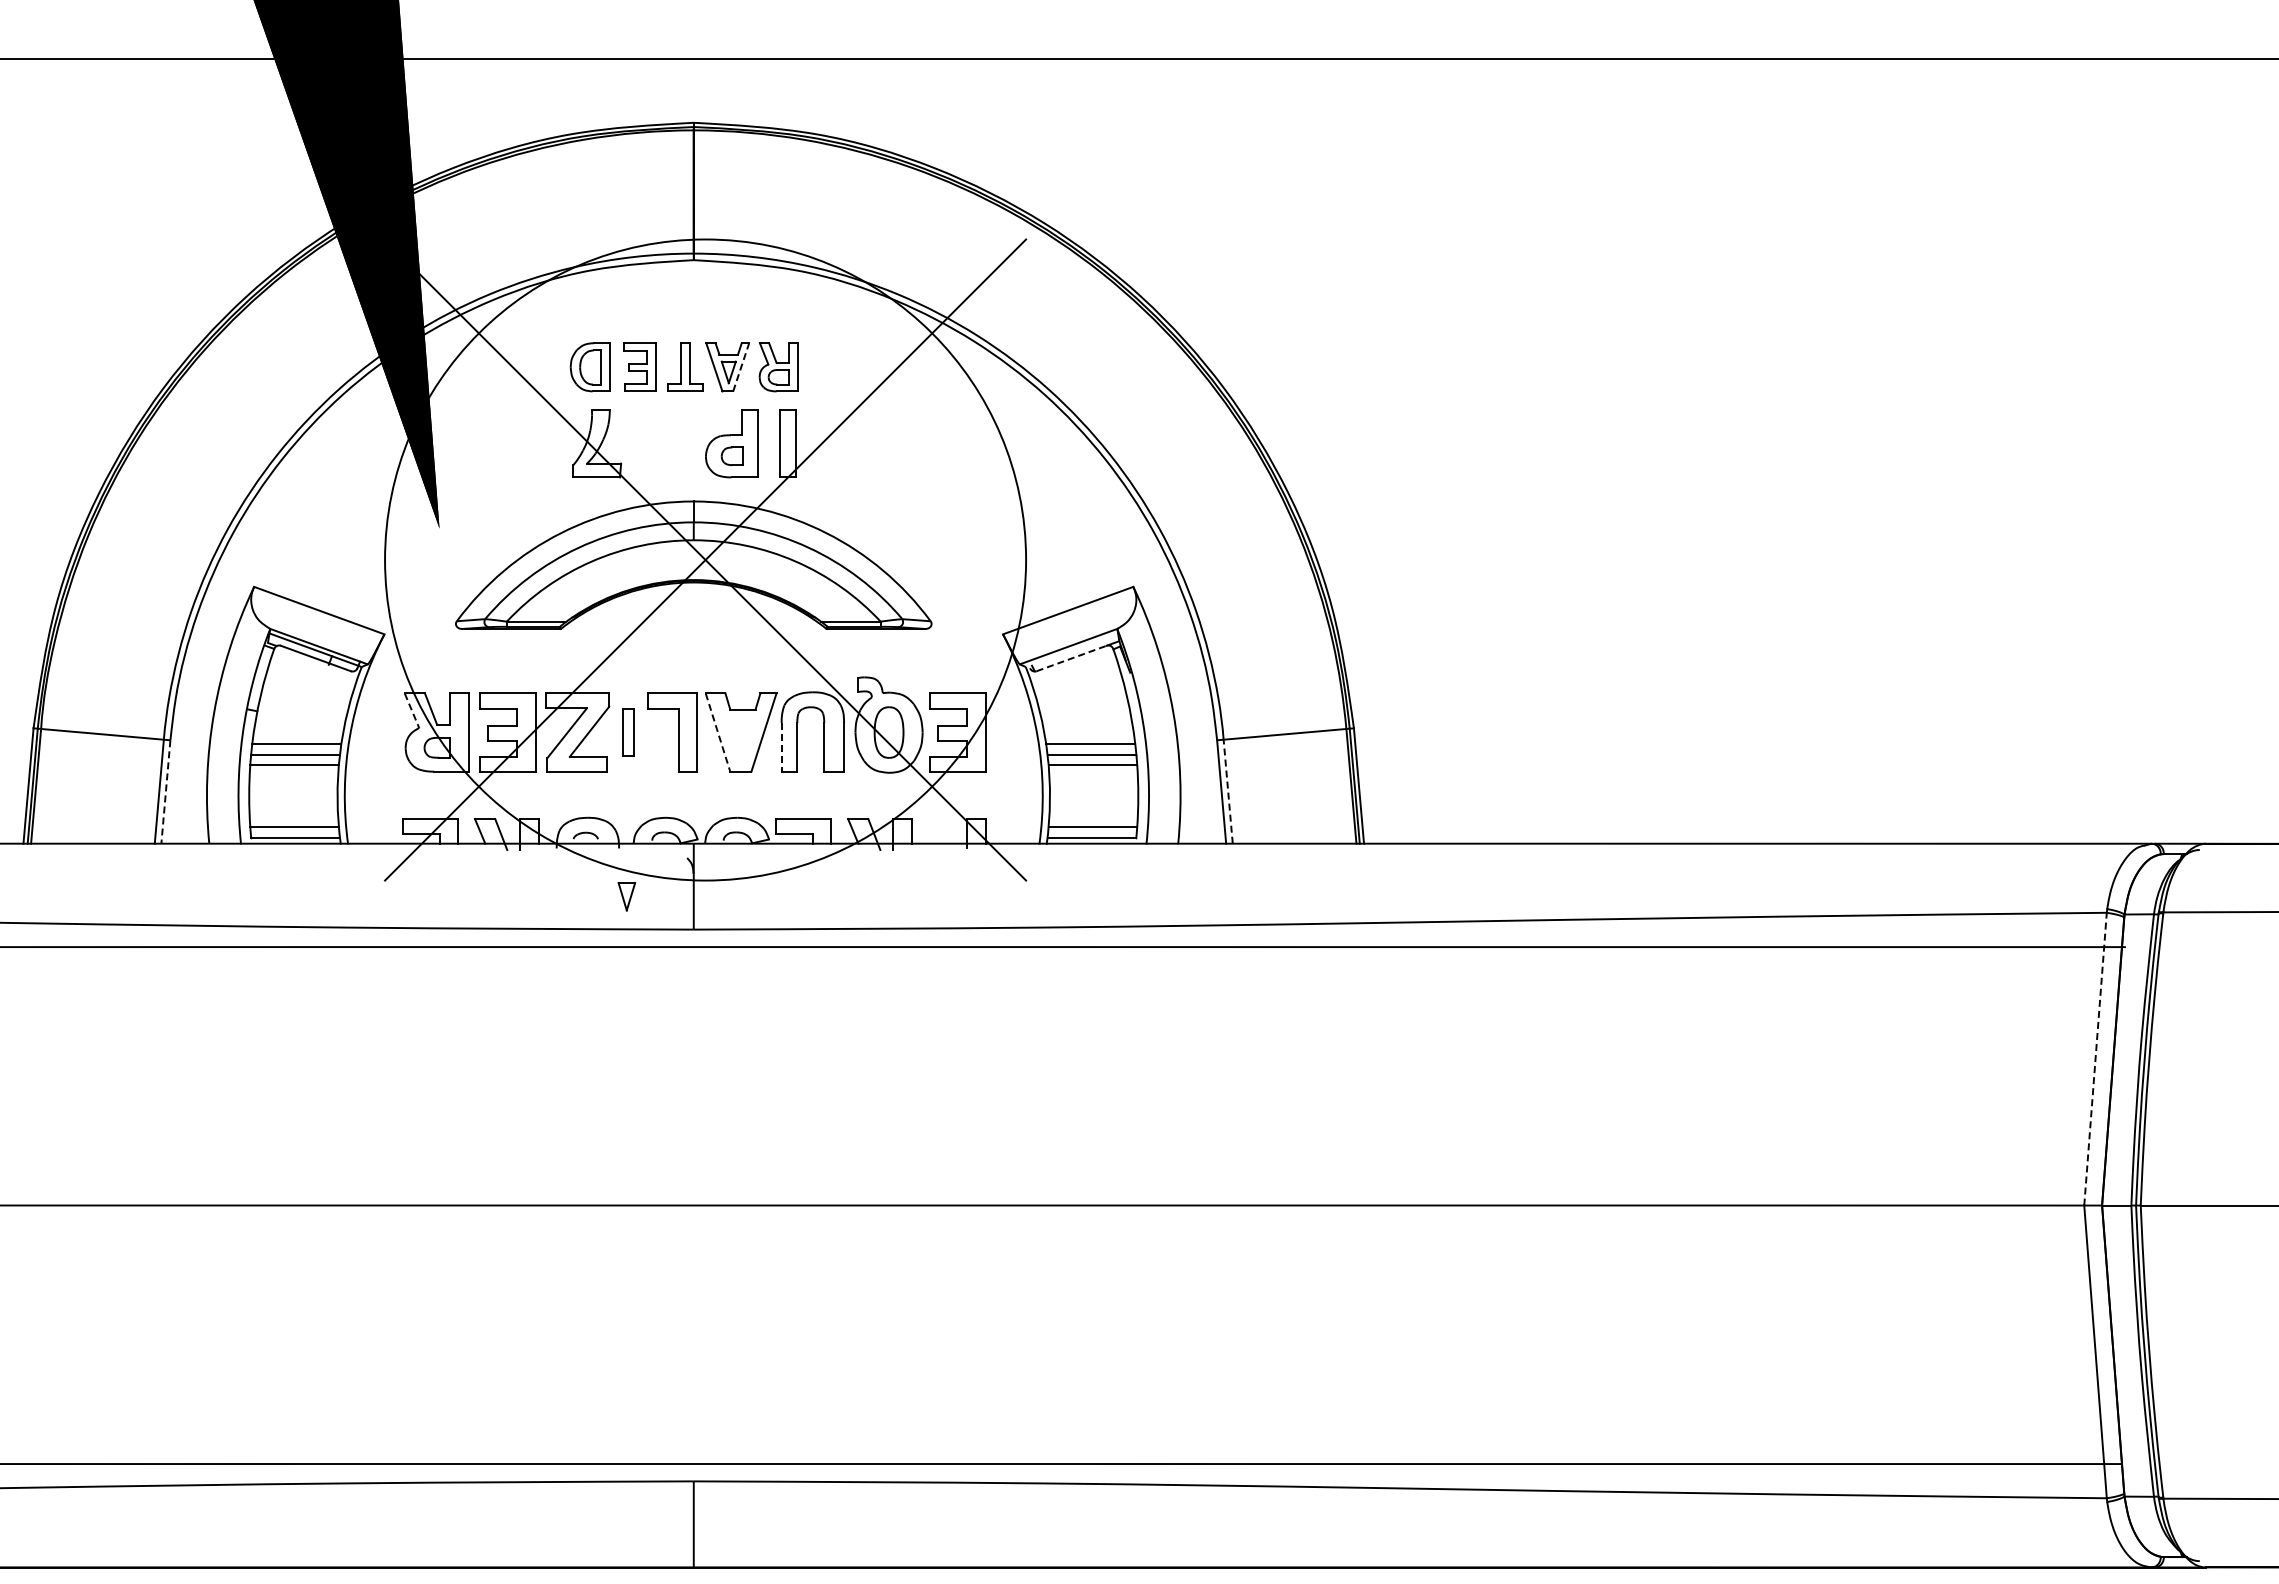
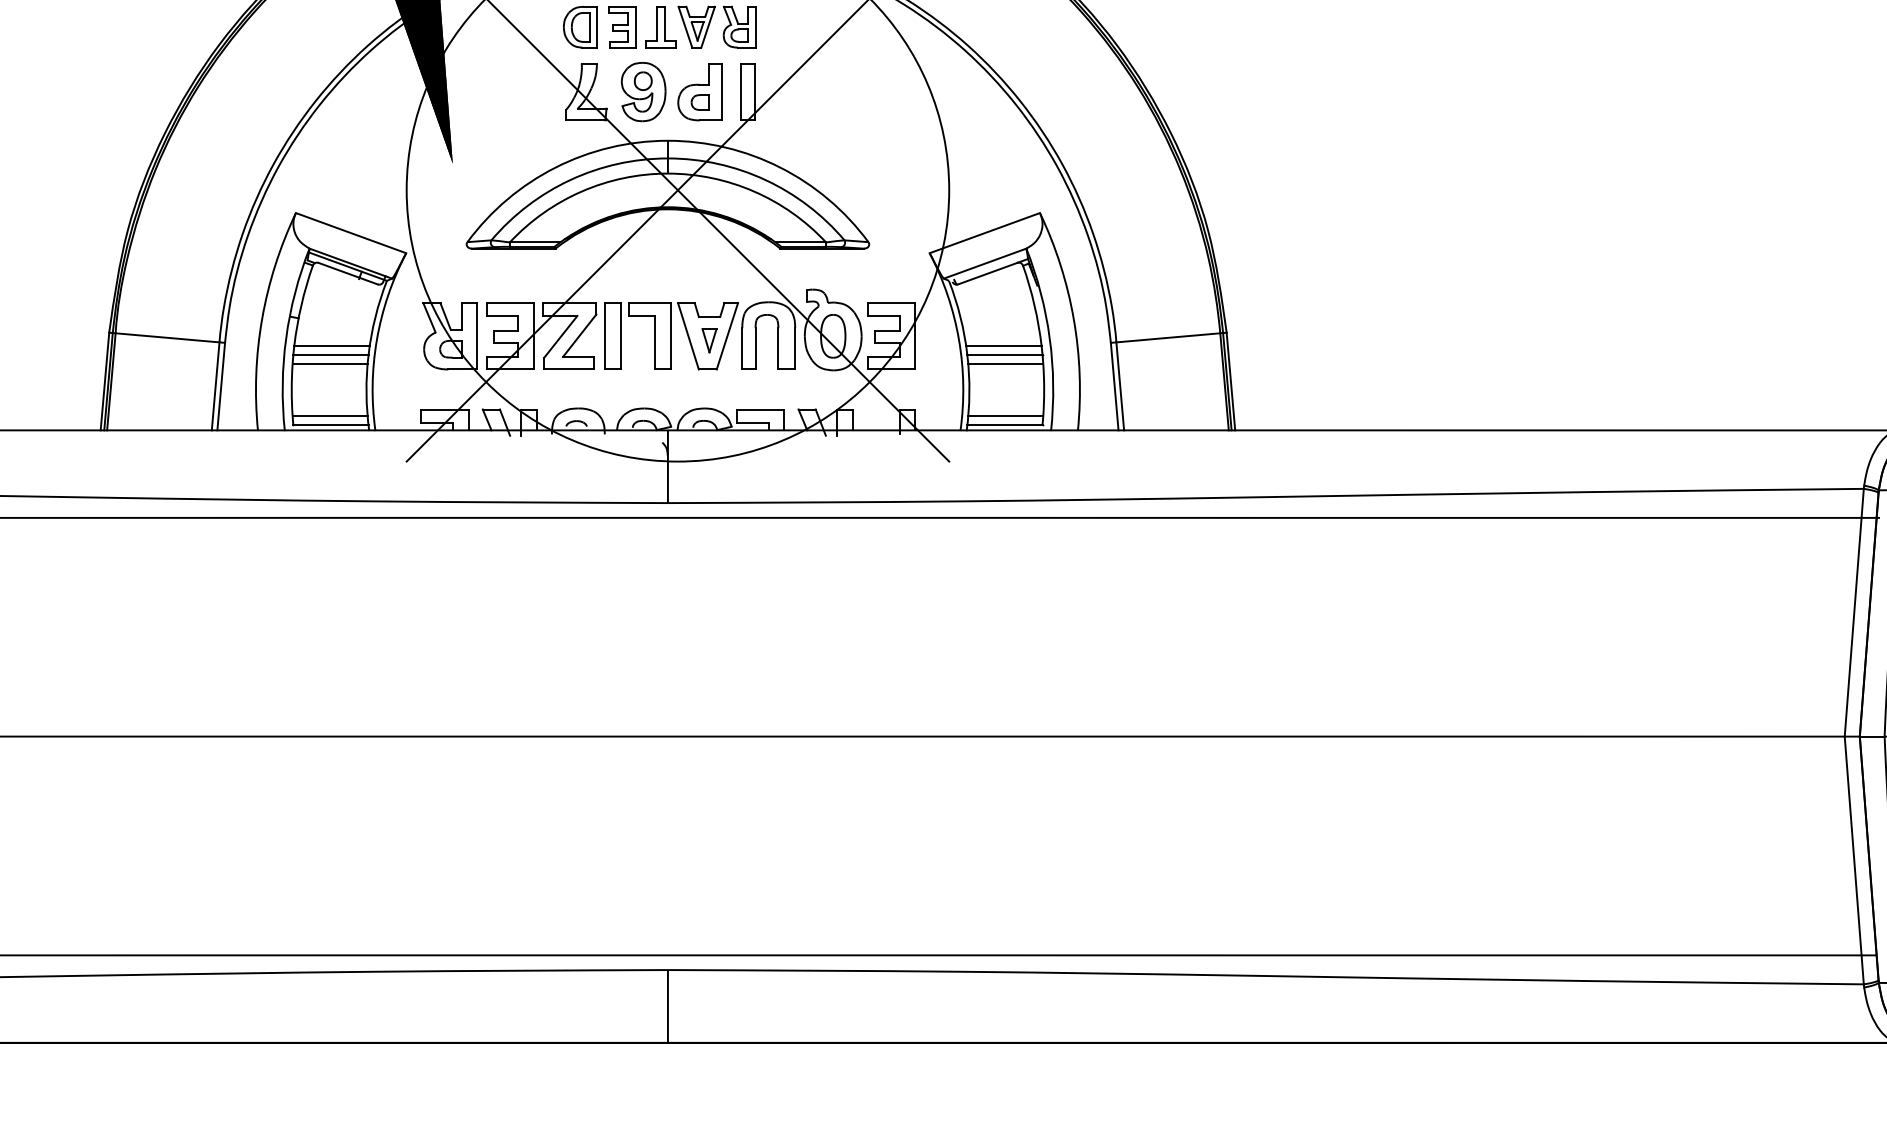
line: (741, 366) -> (708, 26), dashed -> solid
part: (664, 443) -> (643, 91), added
line: (1072, 658) -> (988, 273), dashed -> solid
line: (412, 710) -> (429, 317), dashed -> solid
part: (628, 732) -> (612, 336), size x1.67
line: (718, 732) -> (688, 336), dashed -> solid
line: (781, 747) -> (742, 348), dashed -> solid
line: (1228, 791) -> (1120, 386), dashed -> solid
line: (165, 792) -> (220, 387), dashed -> solid
part: (626, 896) -> (709, 340), moved
line: (2095, 1059) -> (1854, 613), dashed -> solid

